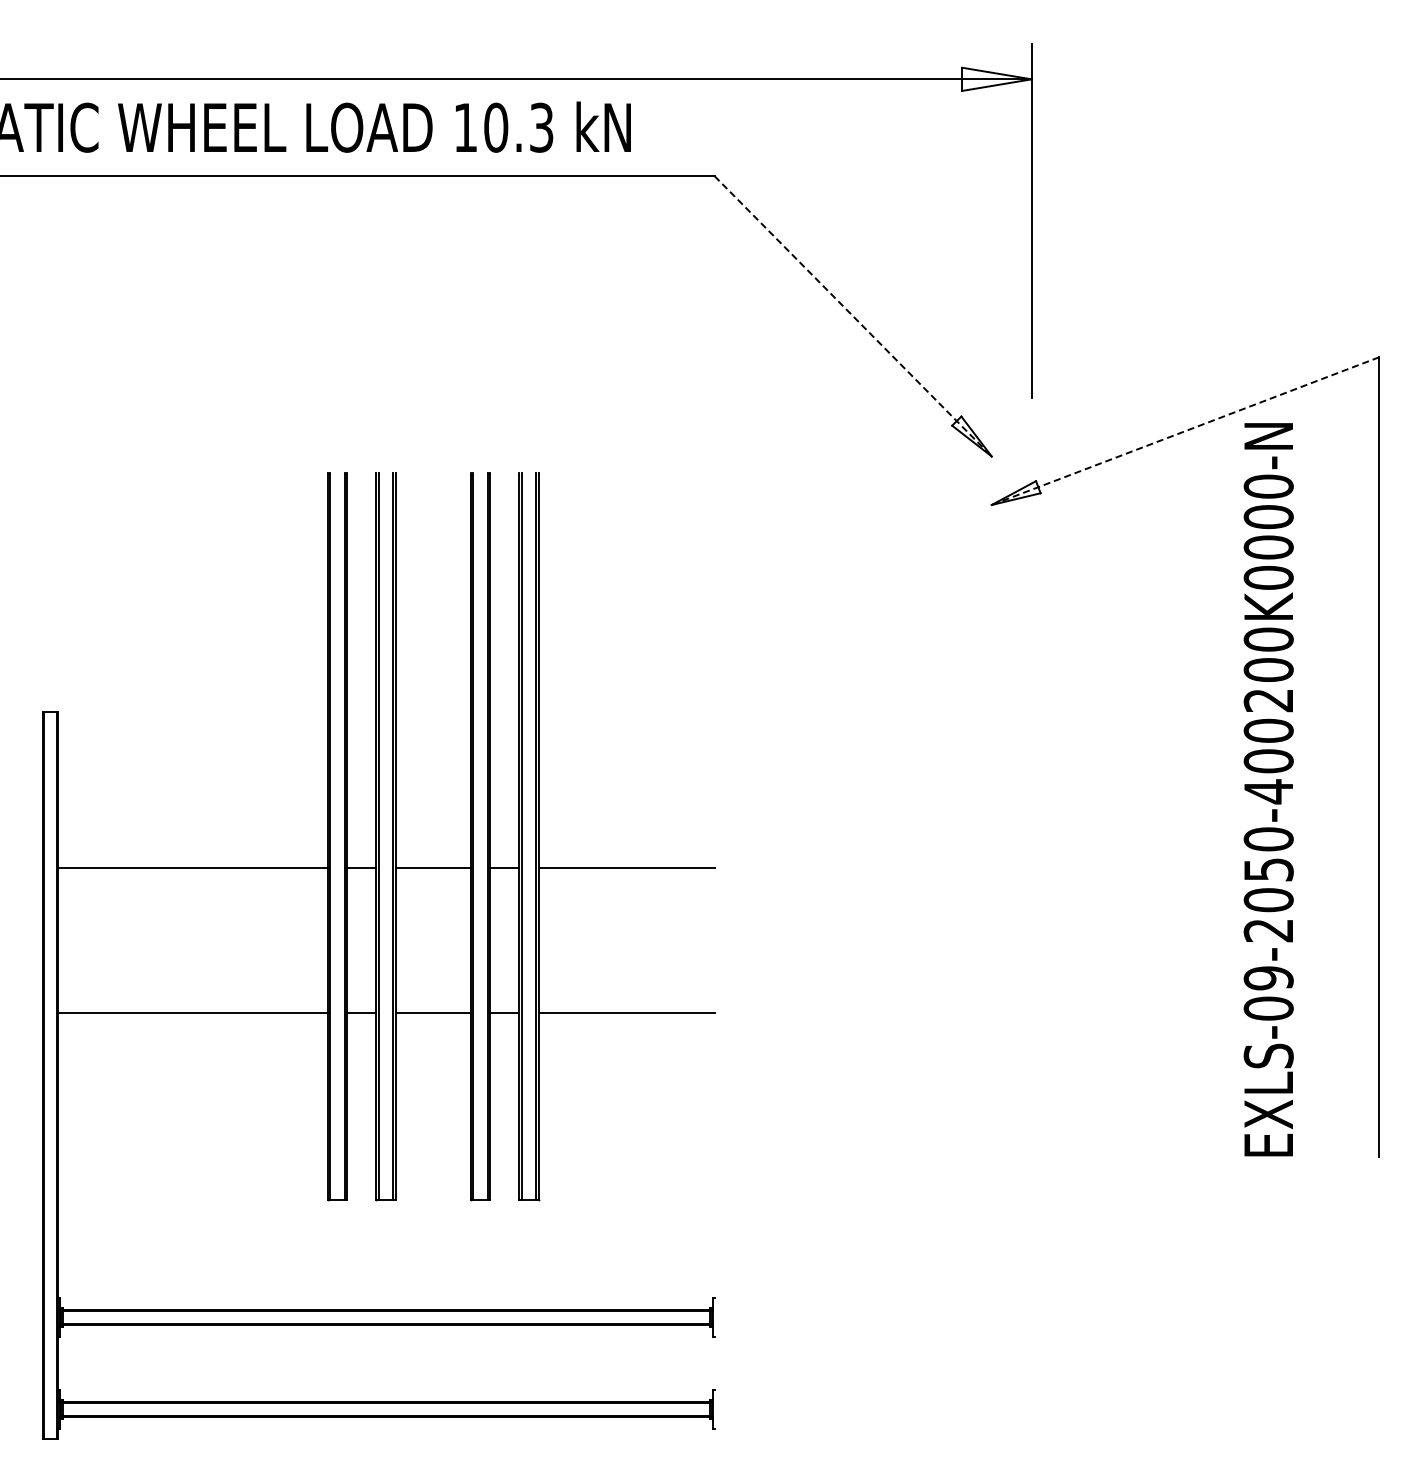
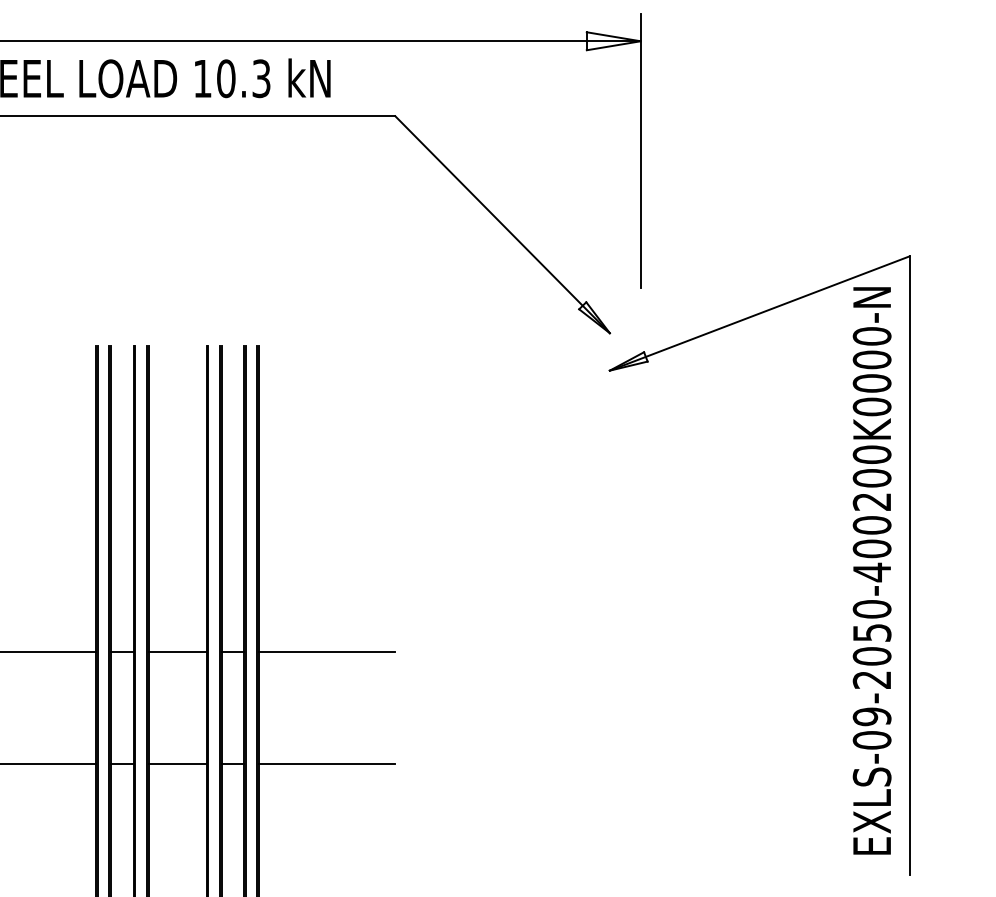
line: (853, 316) -> (502, 224), dashed -> solid
line: (1185, 431) -> (759, 313), dashed -> solid
text: (1268, 789) -> (871, 570), moved

